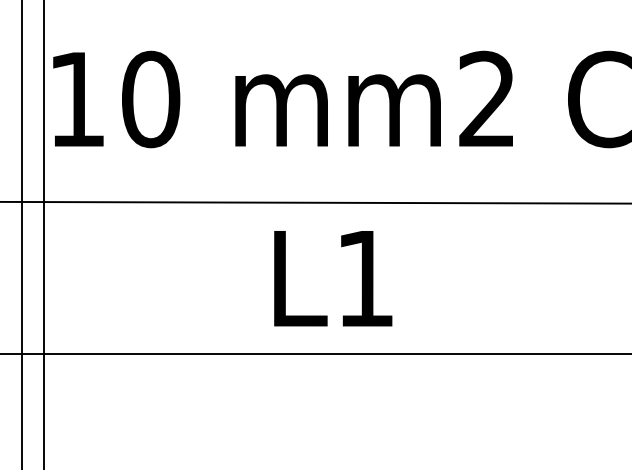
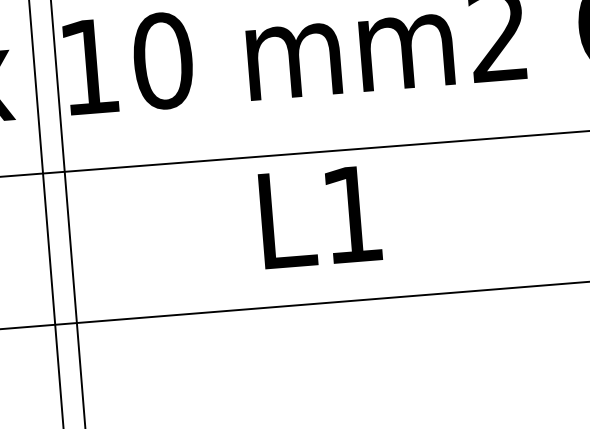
text: (333, 278) -> (320, 216), moved

